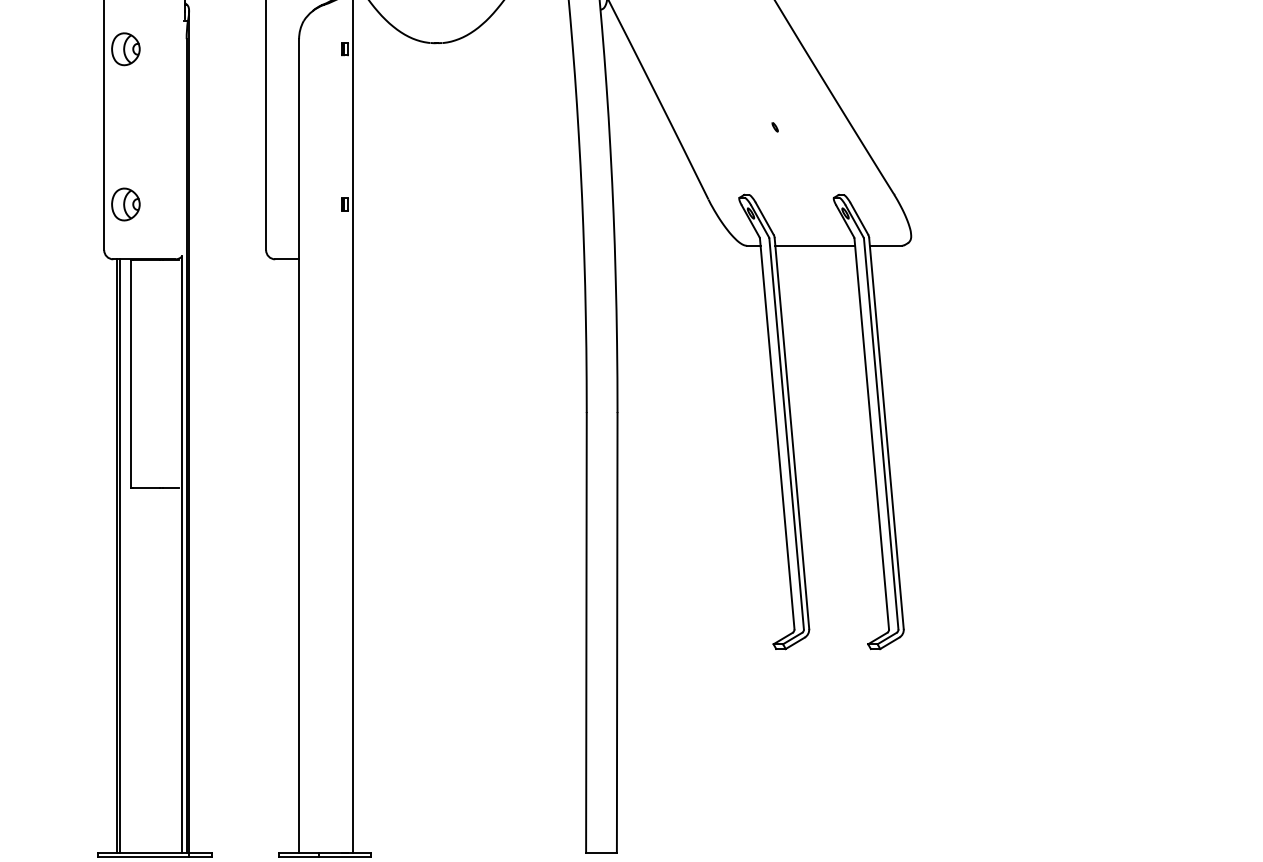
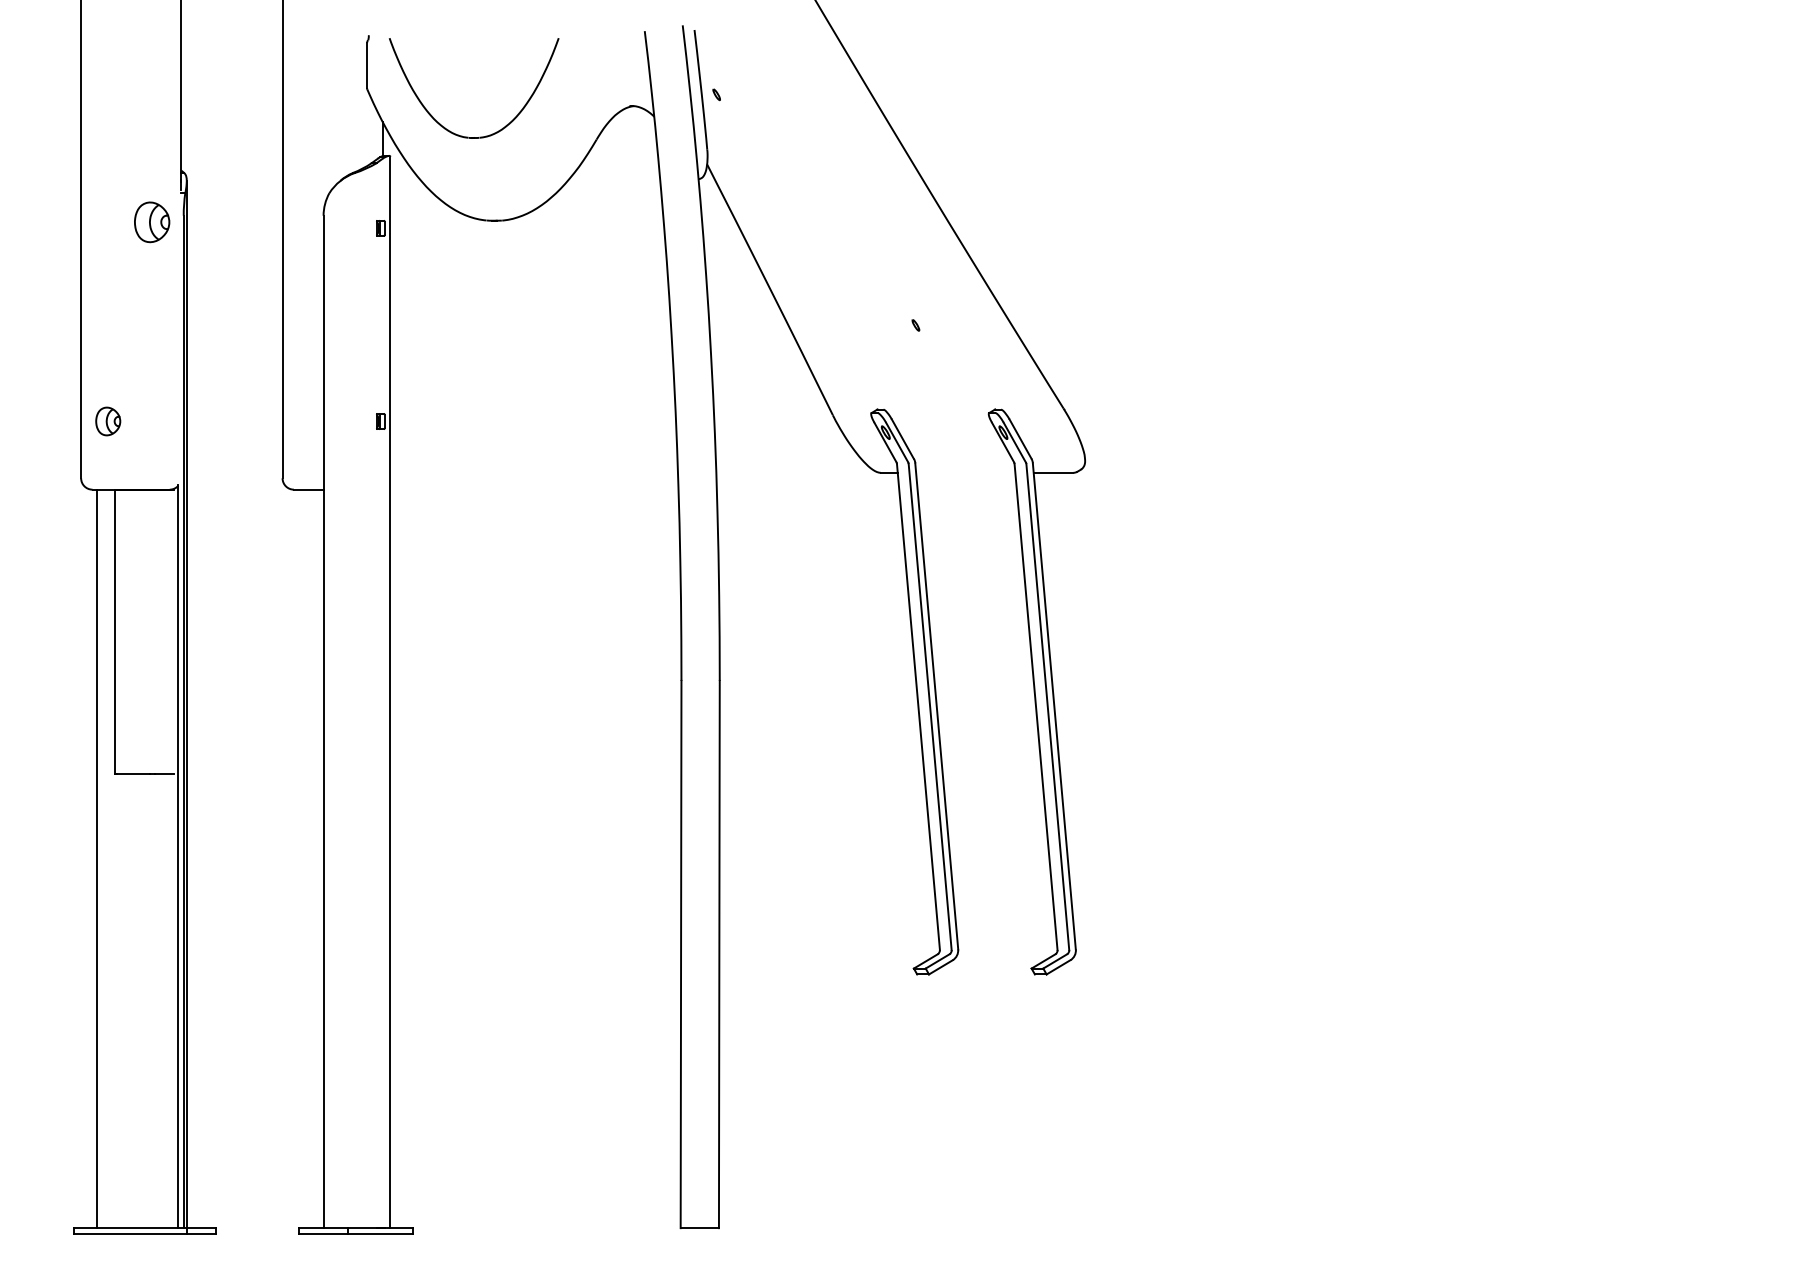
part: (126, 49) -> (152, 222), moved
part: (126, 204) -> (108, 421), size x0.7
line: (815, 245) -> (965, 472), removed
line: (120, 555) -> (101, 858), removed

